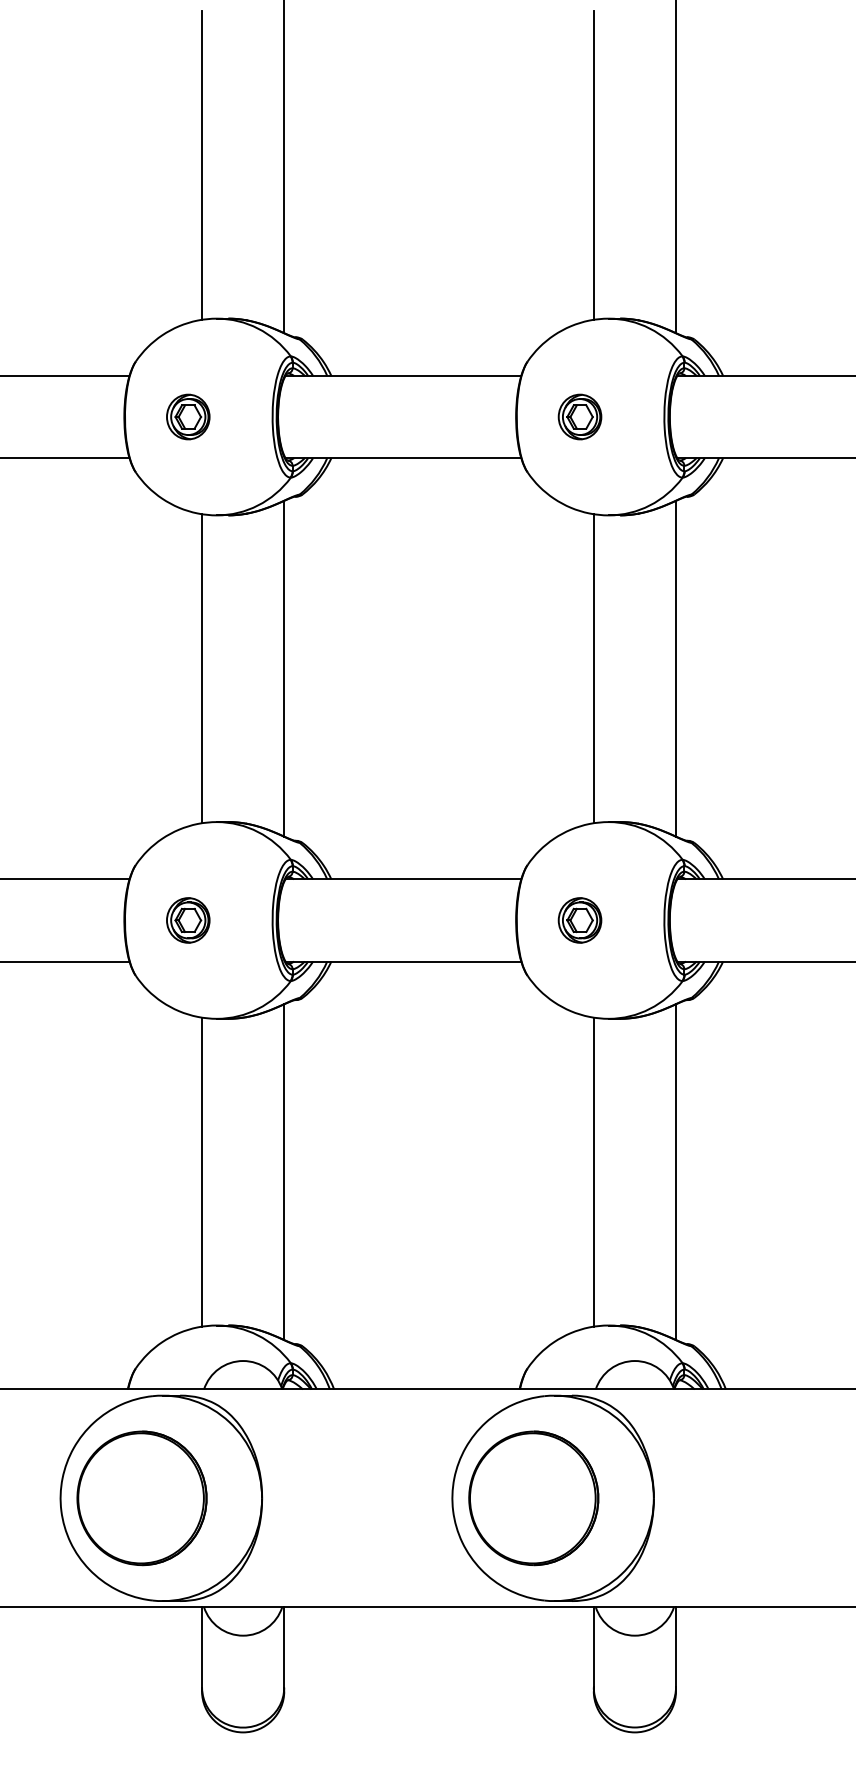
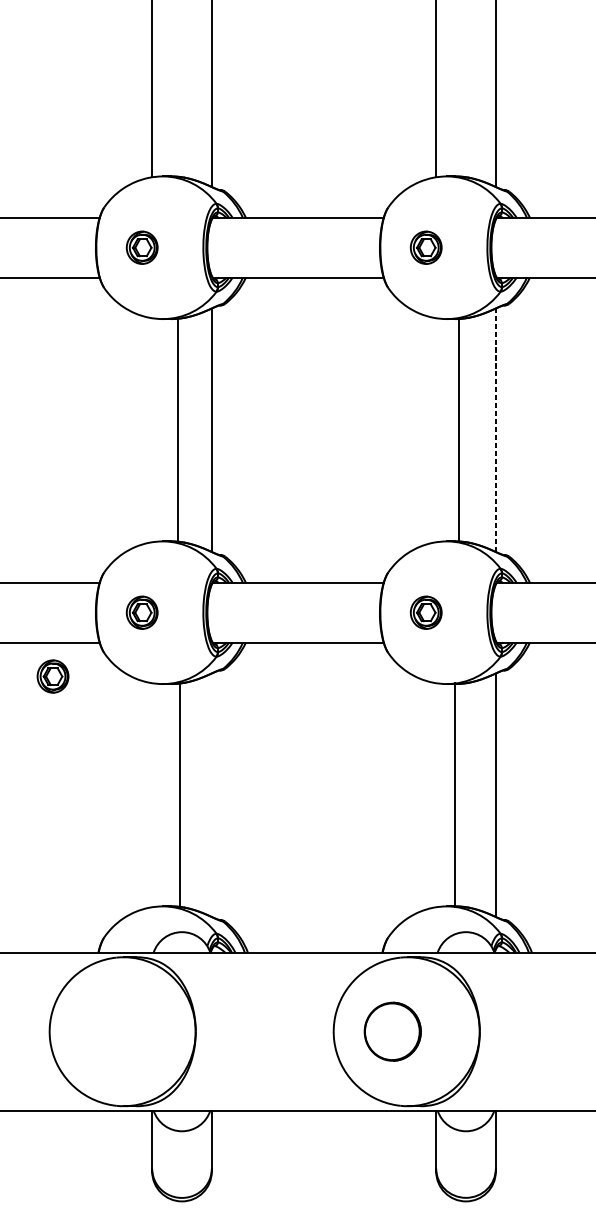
line: (202, 668) -> (177, 430), moved
line: (593, 668) -> (459, 430), moved
line: (676, 668) -> (496, 430), solid -> dashed
part: (65, 1008) -> (53, 676), added
line: (202, 1171) -> (180, 794), moved
line: (593, 1171) -> (454, 794), moved
line: (284, 1172) -> (211, 795), removed
part: (141, 1498) -> (108, 1031), removed
part: (533, 1498) -> (392, 1031), size x0.6

